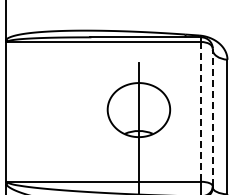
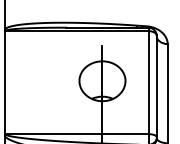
line: (201, 111) -> (148, 82), dashed -> solid
line: (212, 117) -> (156, 86), dashed -> solid

